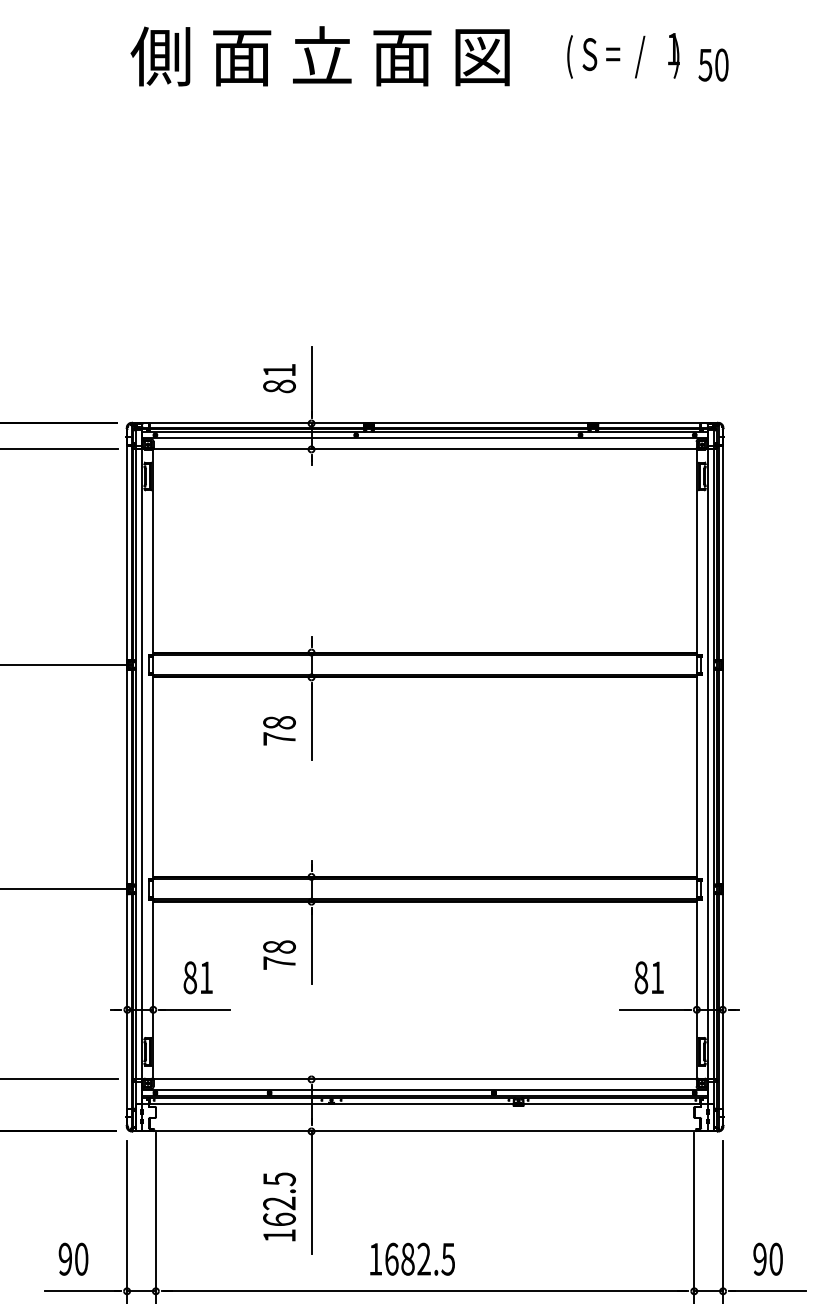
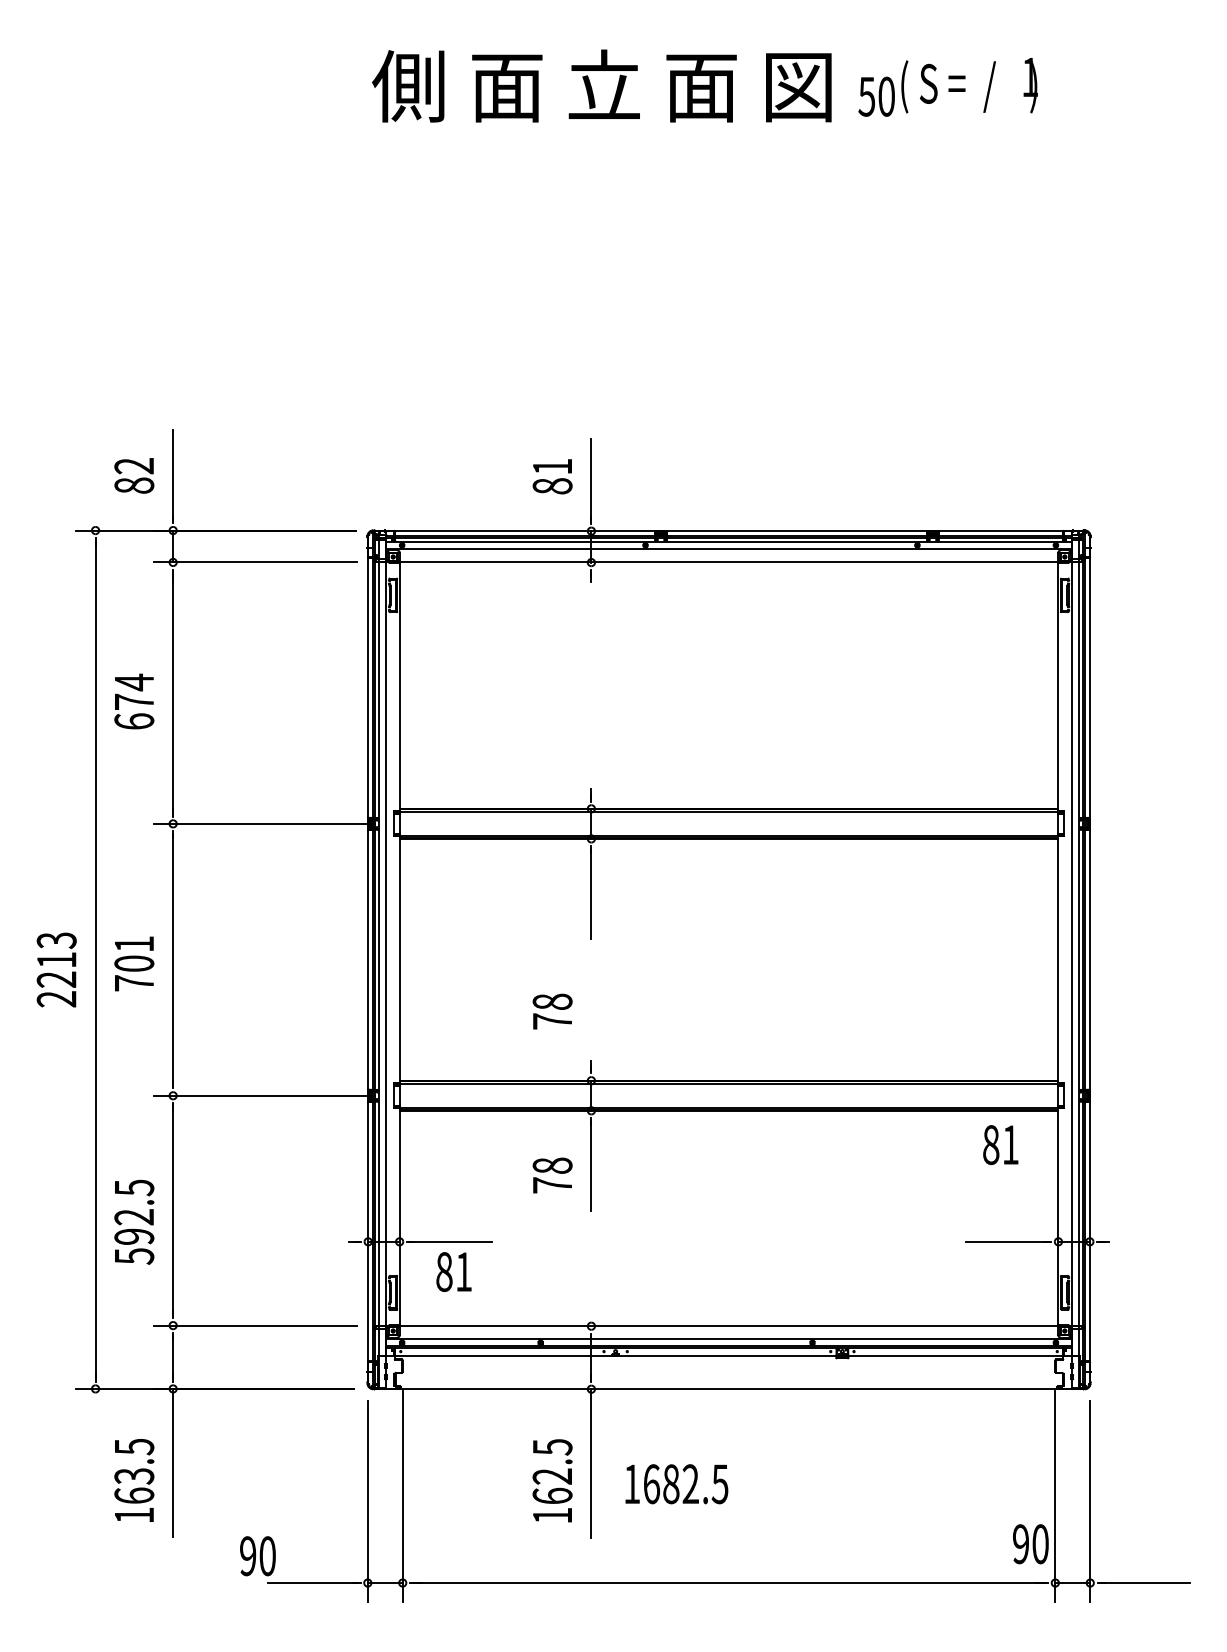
text: (713, 64) -> (876, 96), moved
text: (279, 730) -> (552, 1011), moved
text: (197, 977) -> (453, 1271), moved
text: (649, 977) -> (1000, 1144), moved
text: (73, 1259) -> (257, 1556), moved
text: (412, 1259) -> (676, 1484), moved
text: (767, 1259) -> (1030, 1544), moved

